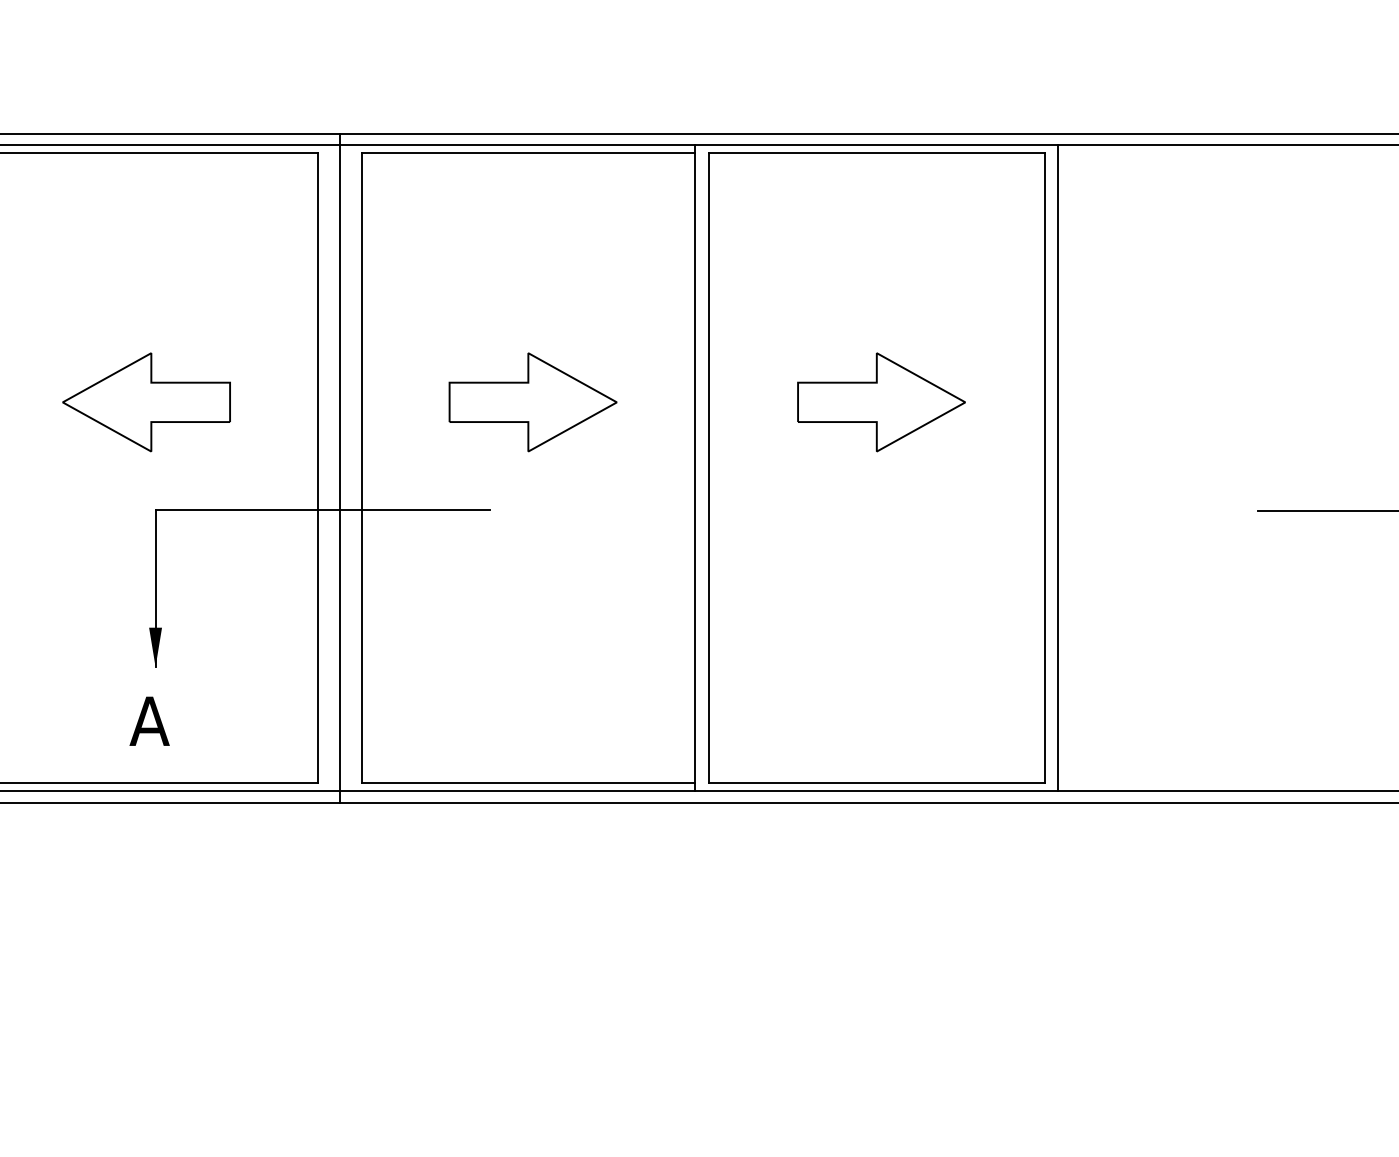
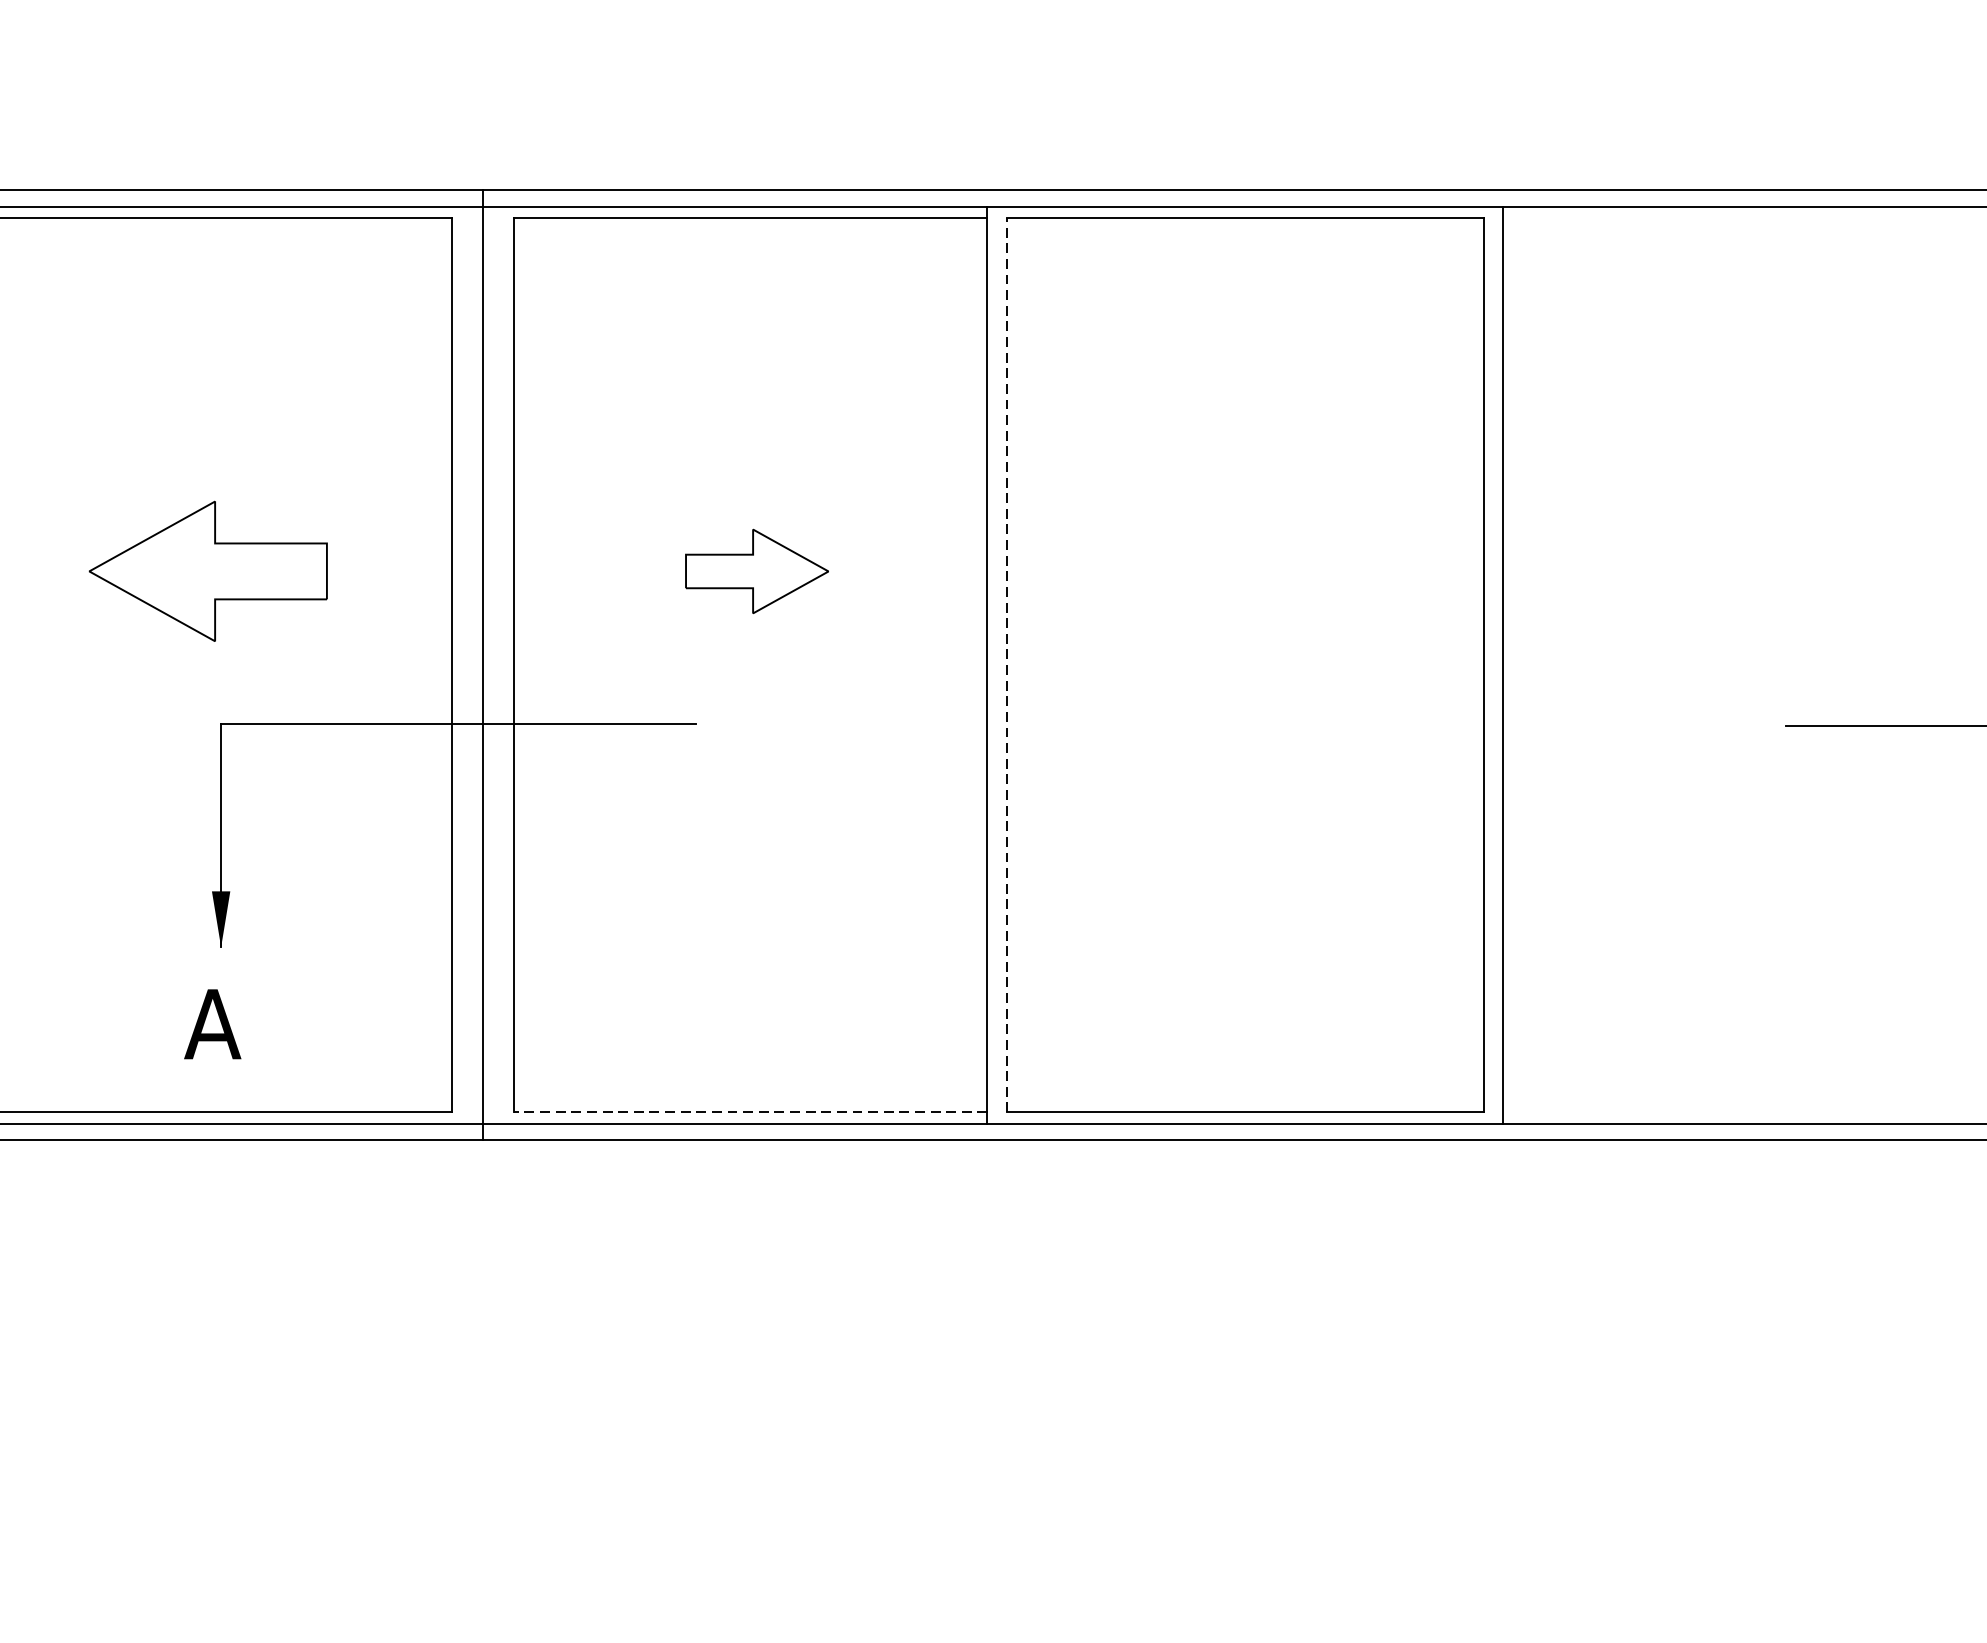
part: (532, 402) -> (756, 571), size x0.6
part: (881, 402) -> (1251, 571), removed
line: (708, 468) -> (1006, 665), solid -> dashed
line: (528, 783) -> (750, 1112), solid -> dashed

